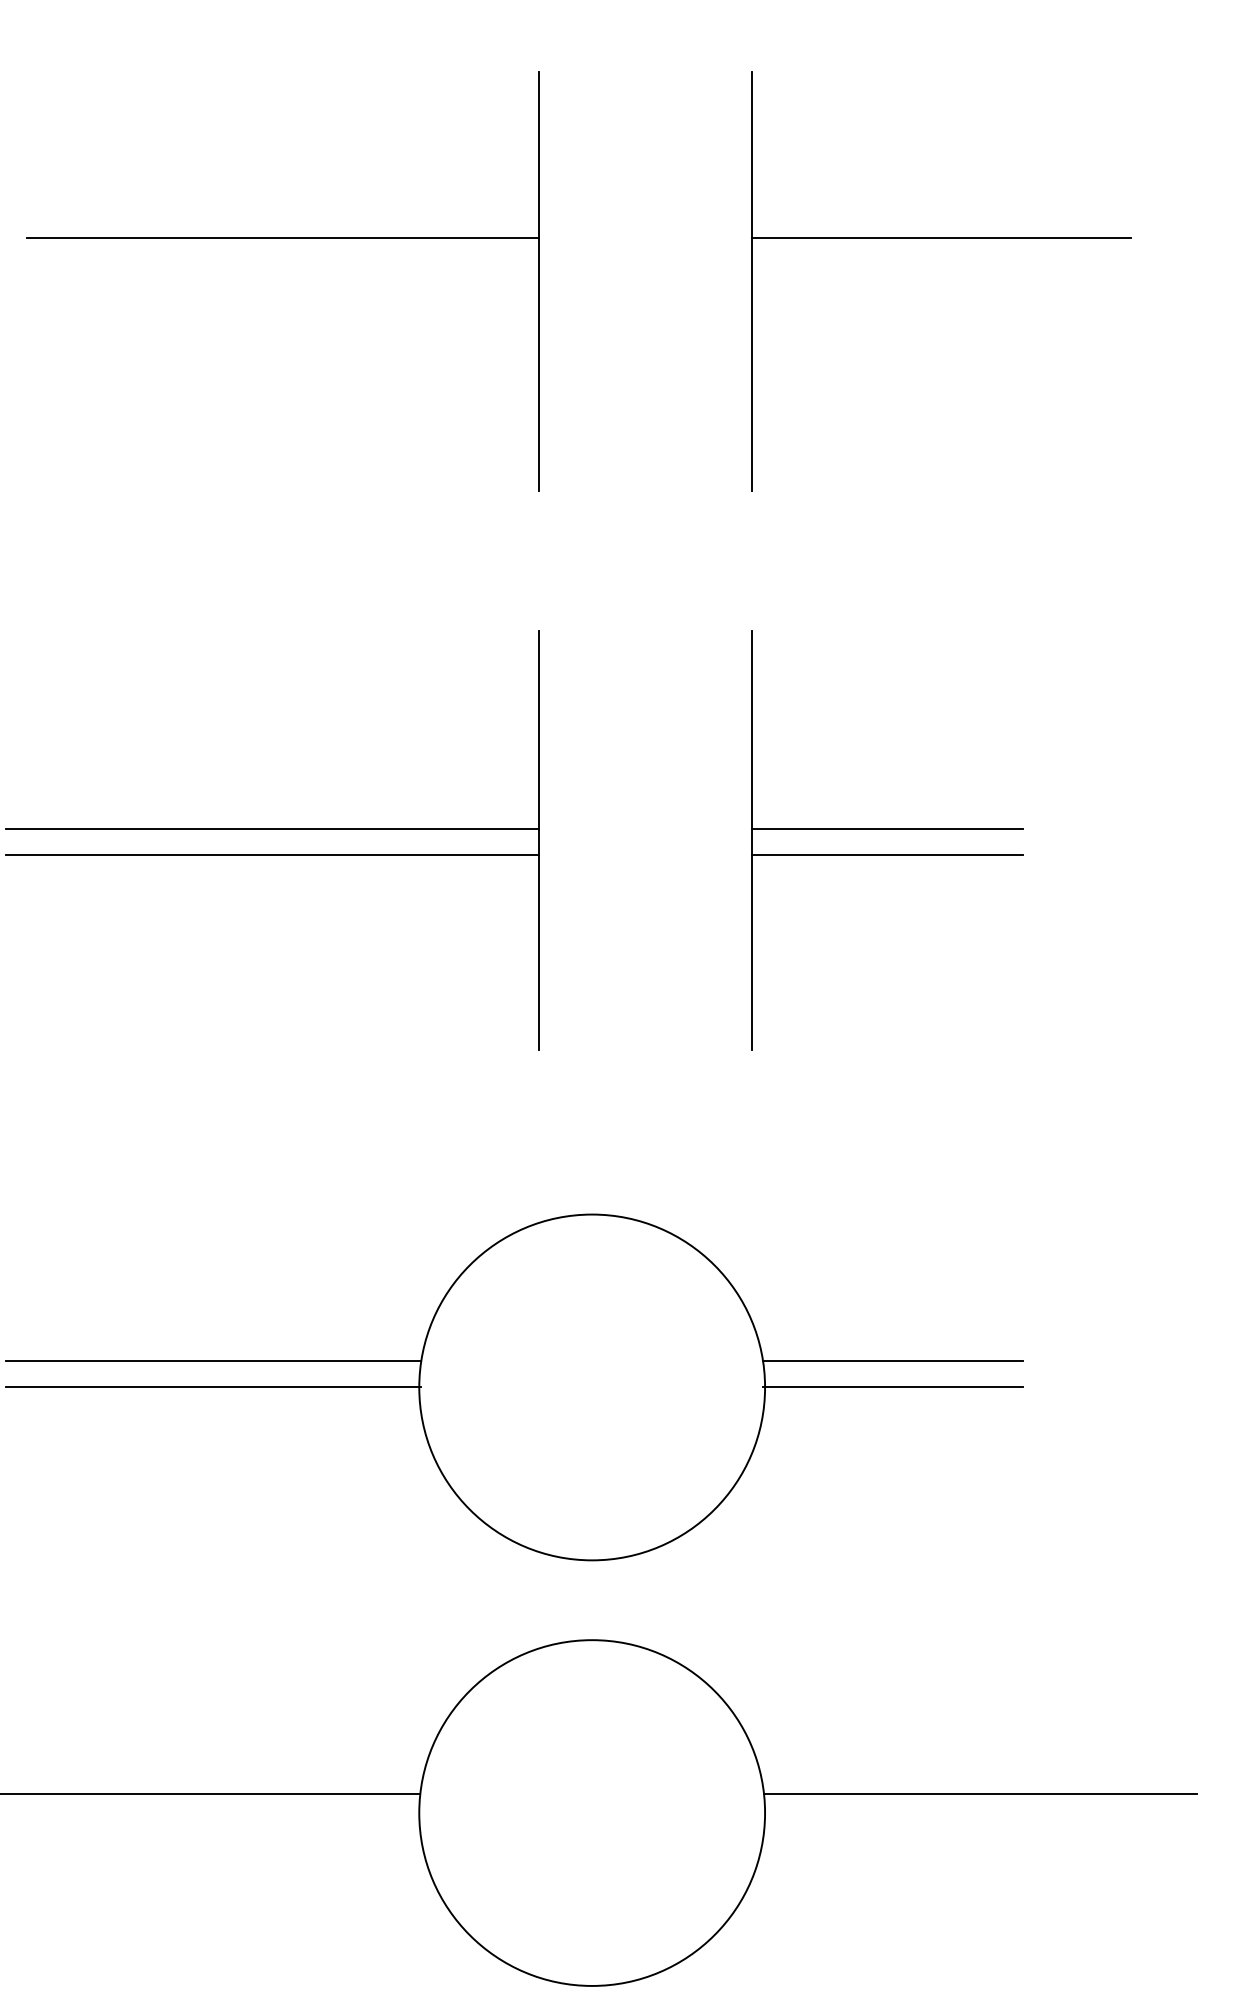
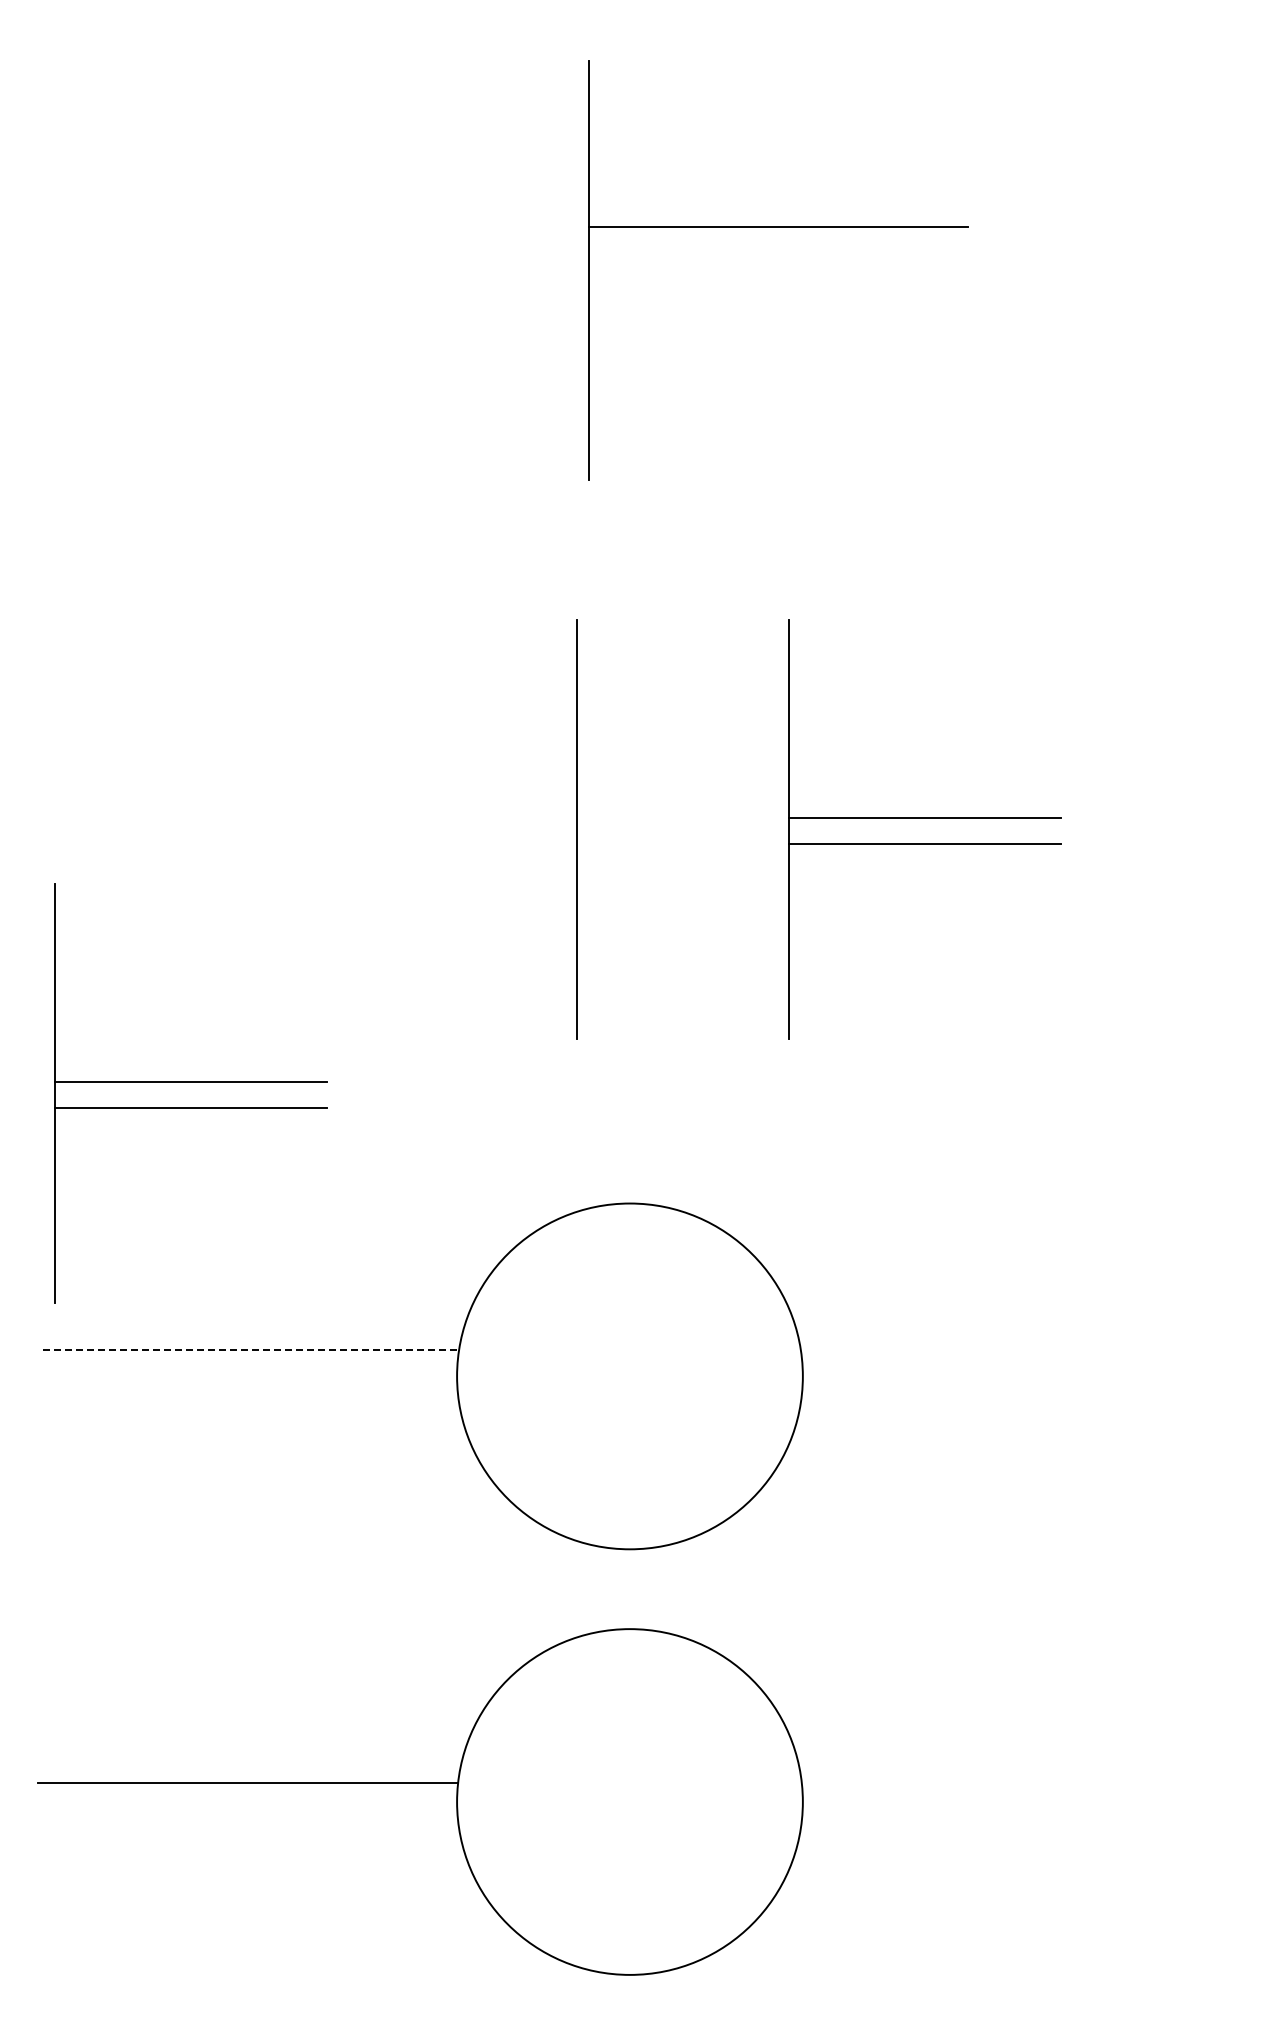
part: (282, 238) -> (320, 227), removed
part: (940, 238) -> (778, 227), moved
line: (271, 828) -> (309, 817), removed
line: (271, 855) -> (309, 844), removed
part: (152, 1093) -> (190, 1082), added
line: (213, 1360) -> (251, 1349), solid -> dashed
line: (892, 1360) -> (930, 1349), removed
line: (213, 1387) -> (251, 1376), removed
line: (892, 1387) -> (930, 1376), removed
line: (979, 1794) -> (1017, 1783), removed

